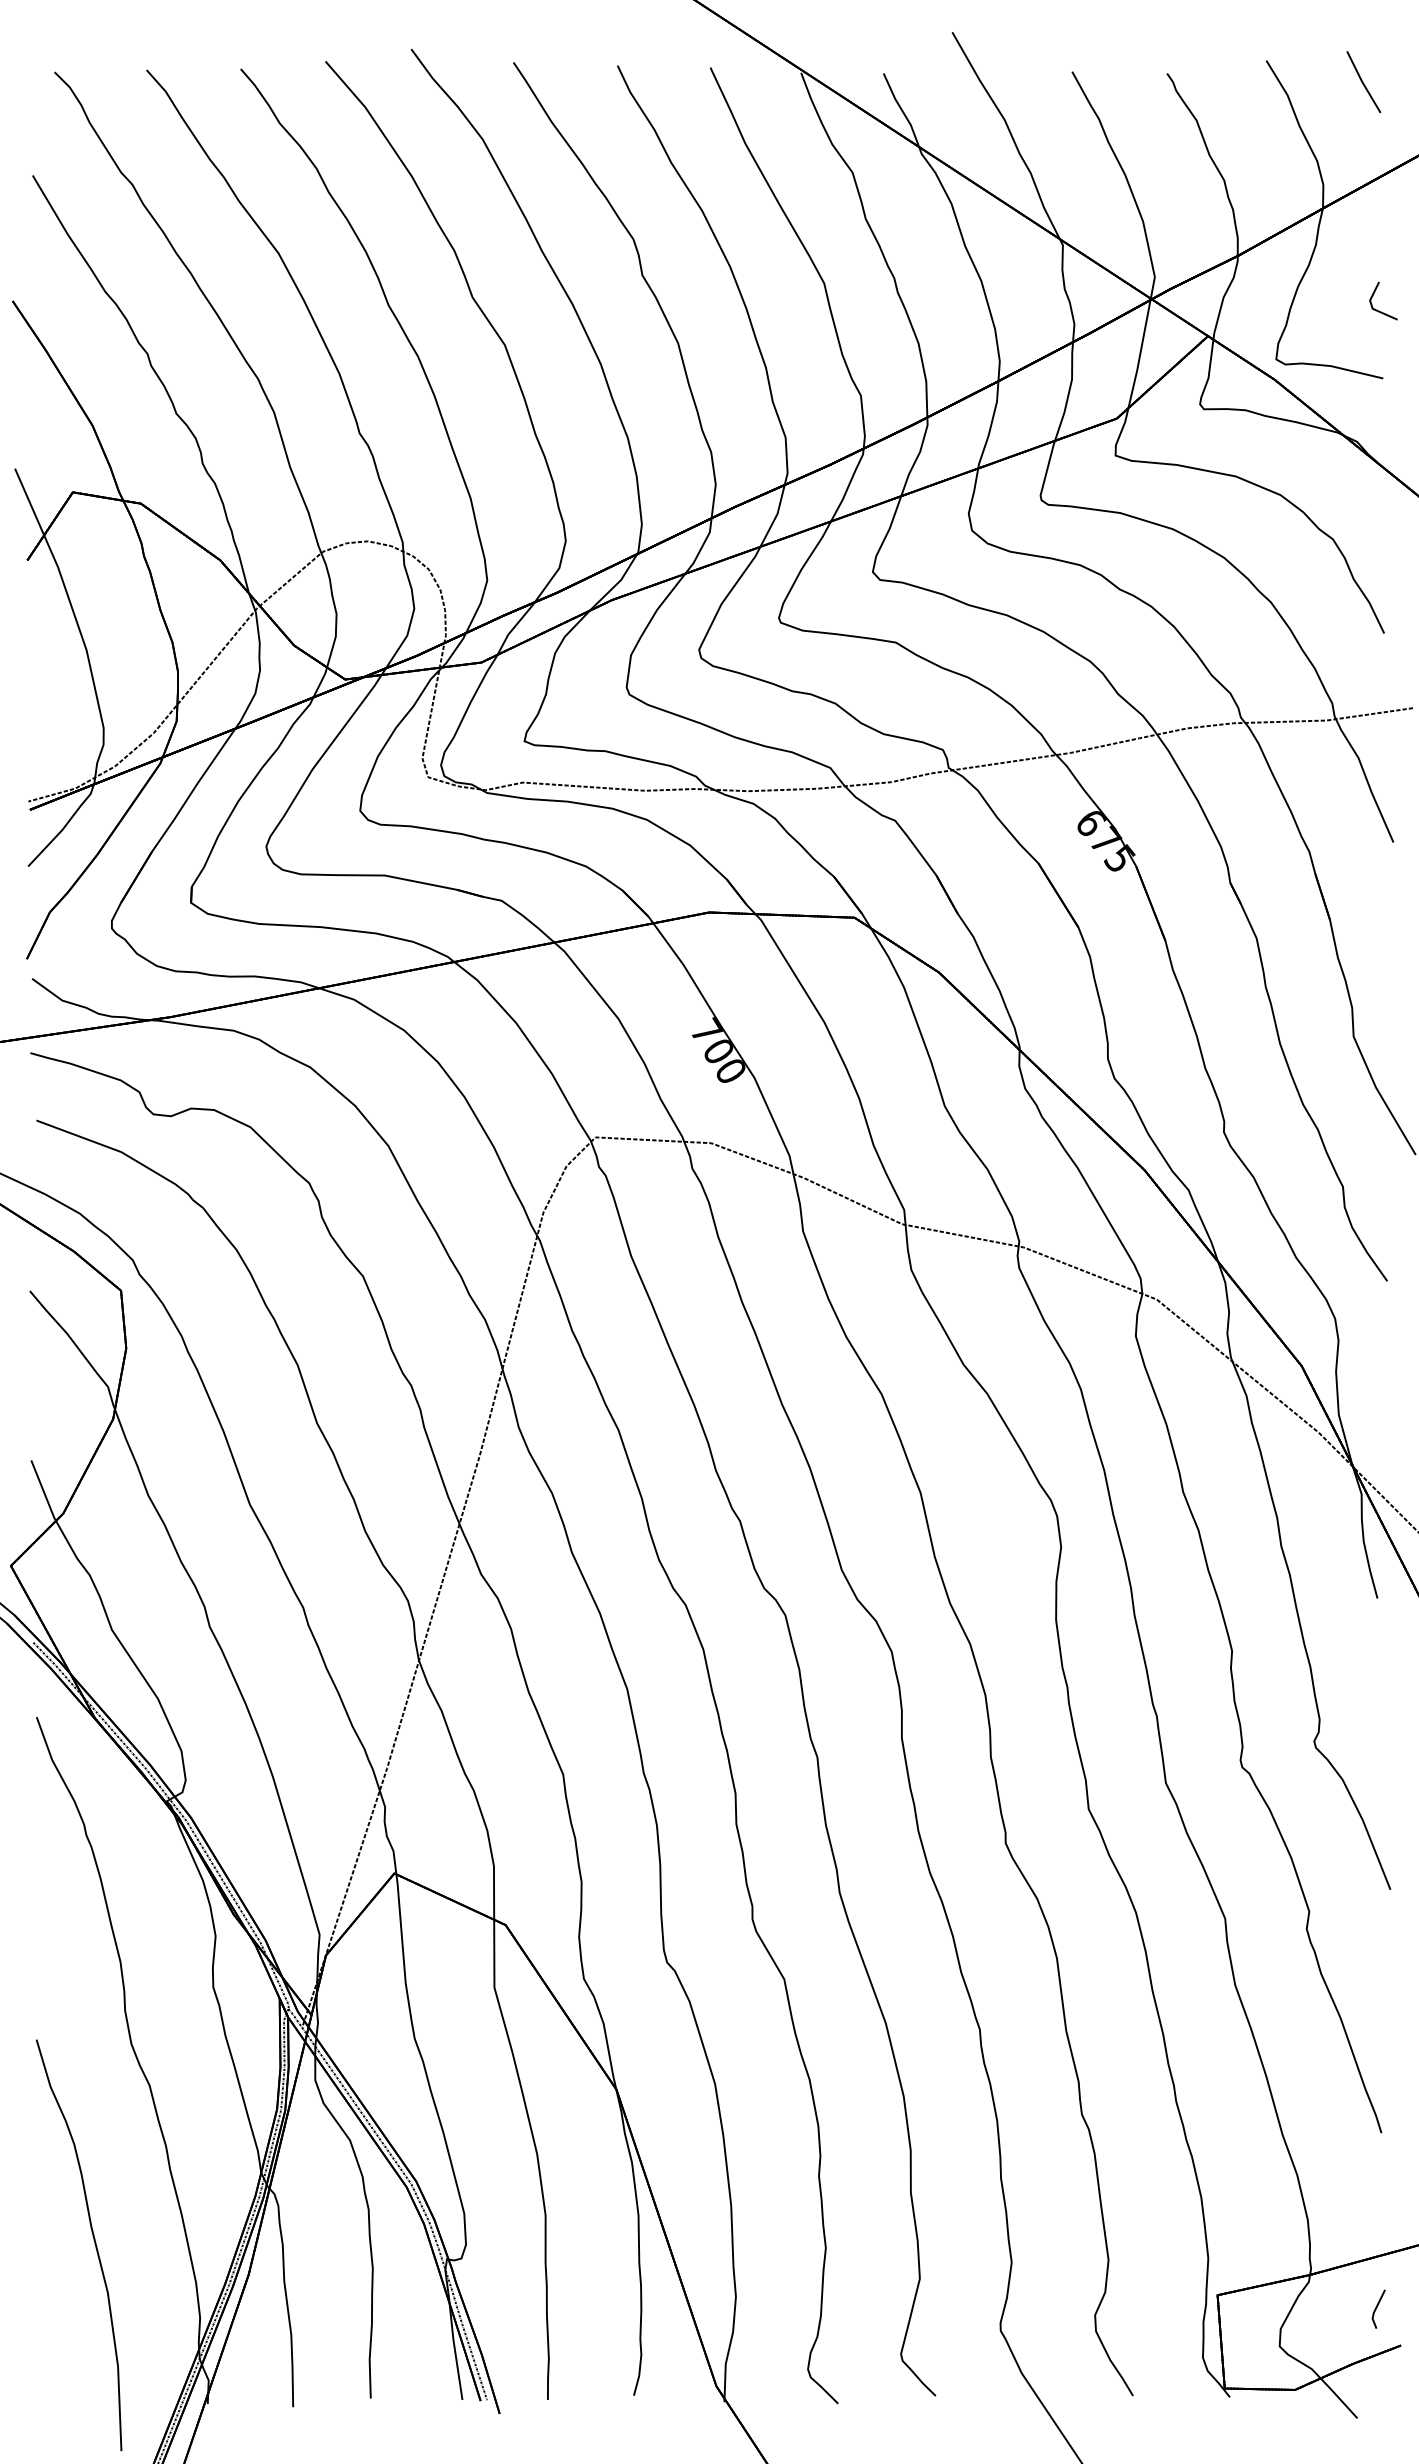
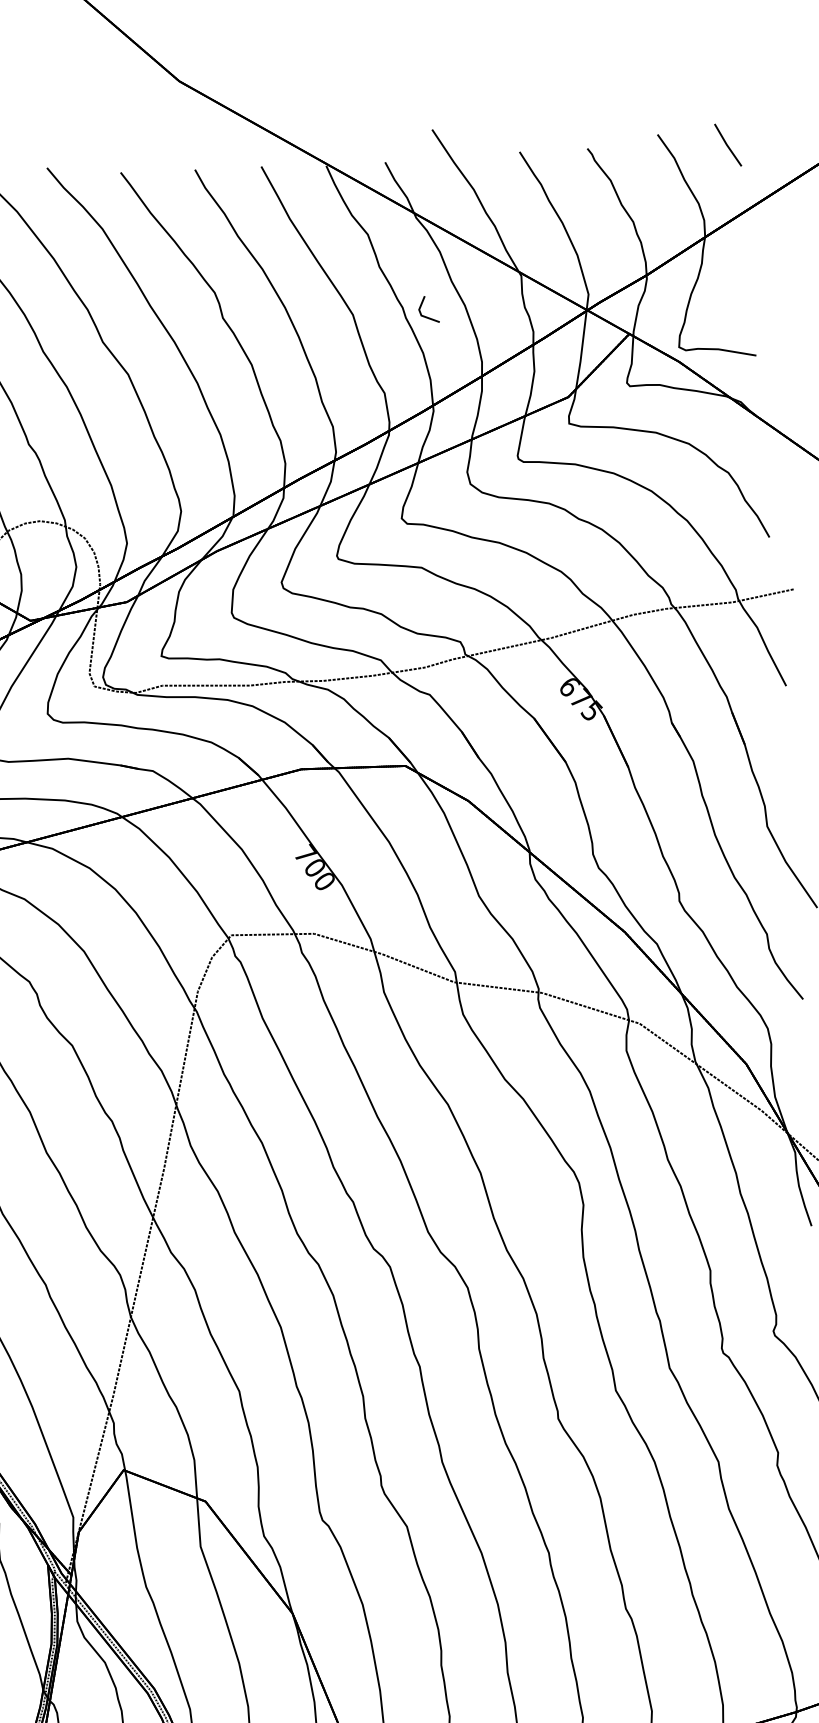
line: (1373, 296) -> (421, 306), moved

